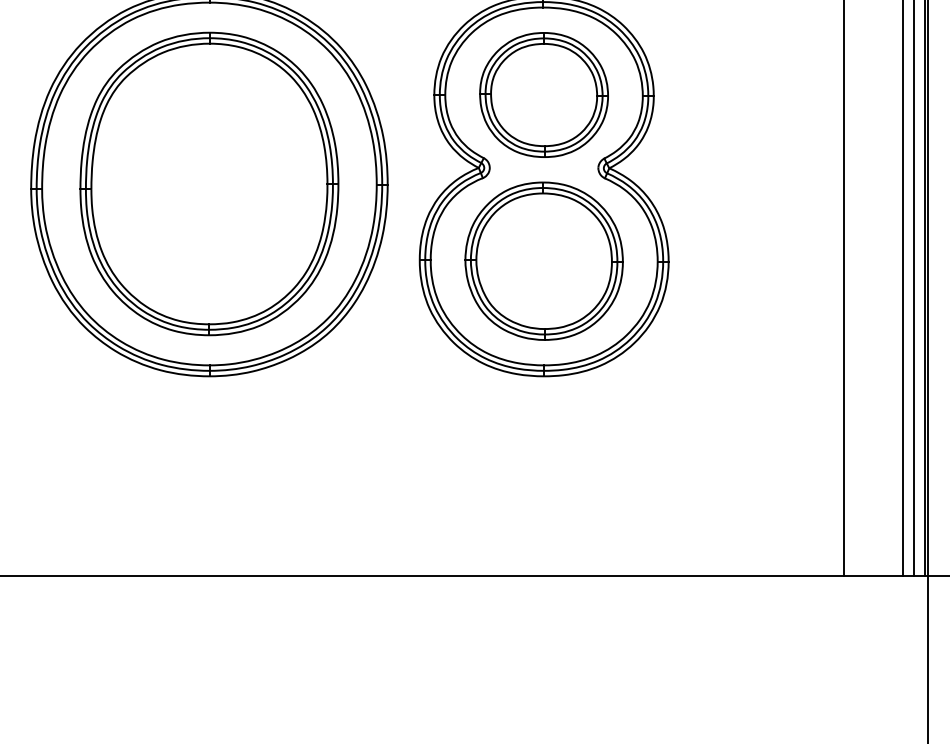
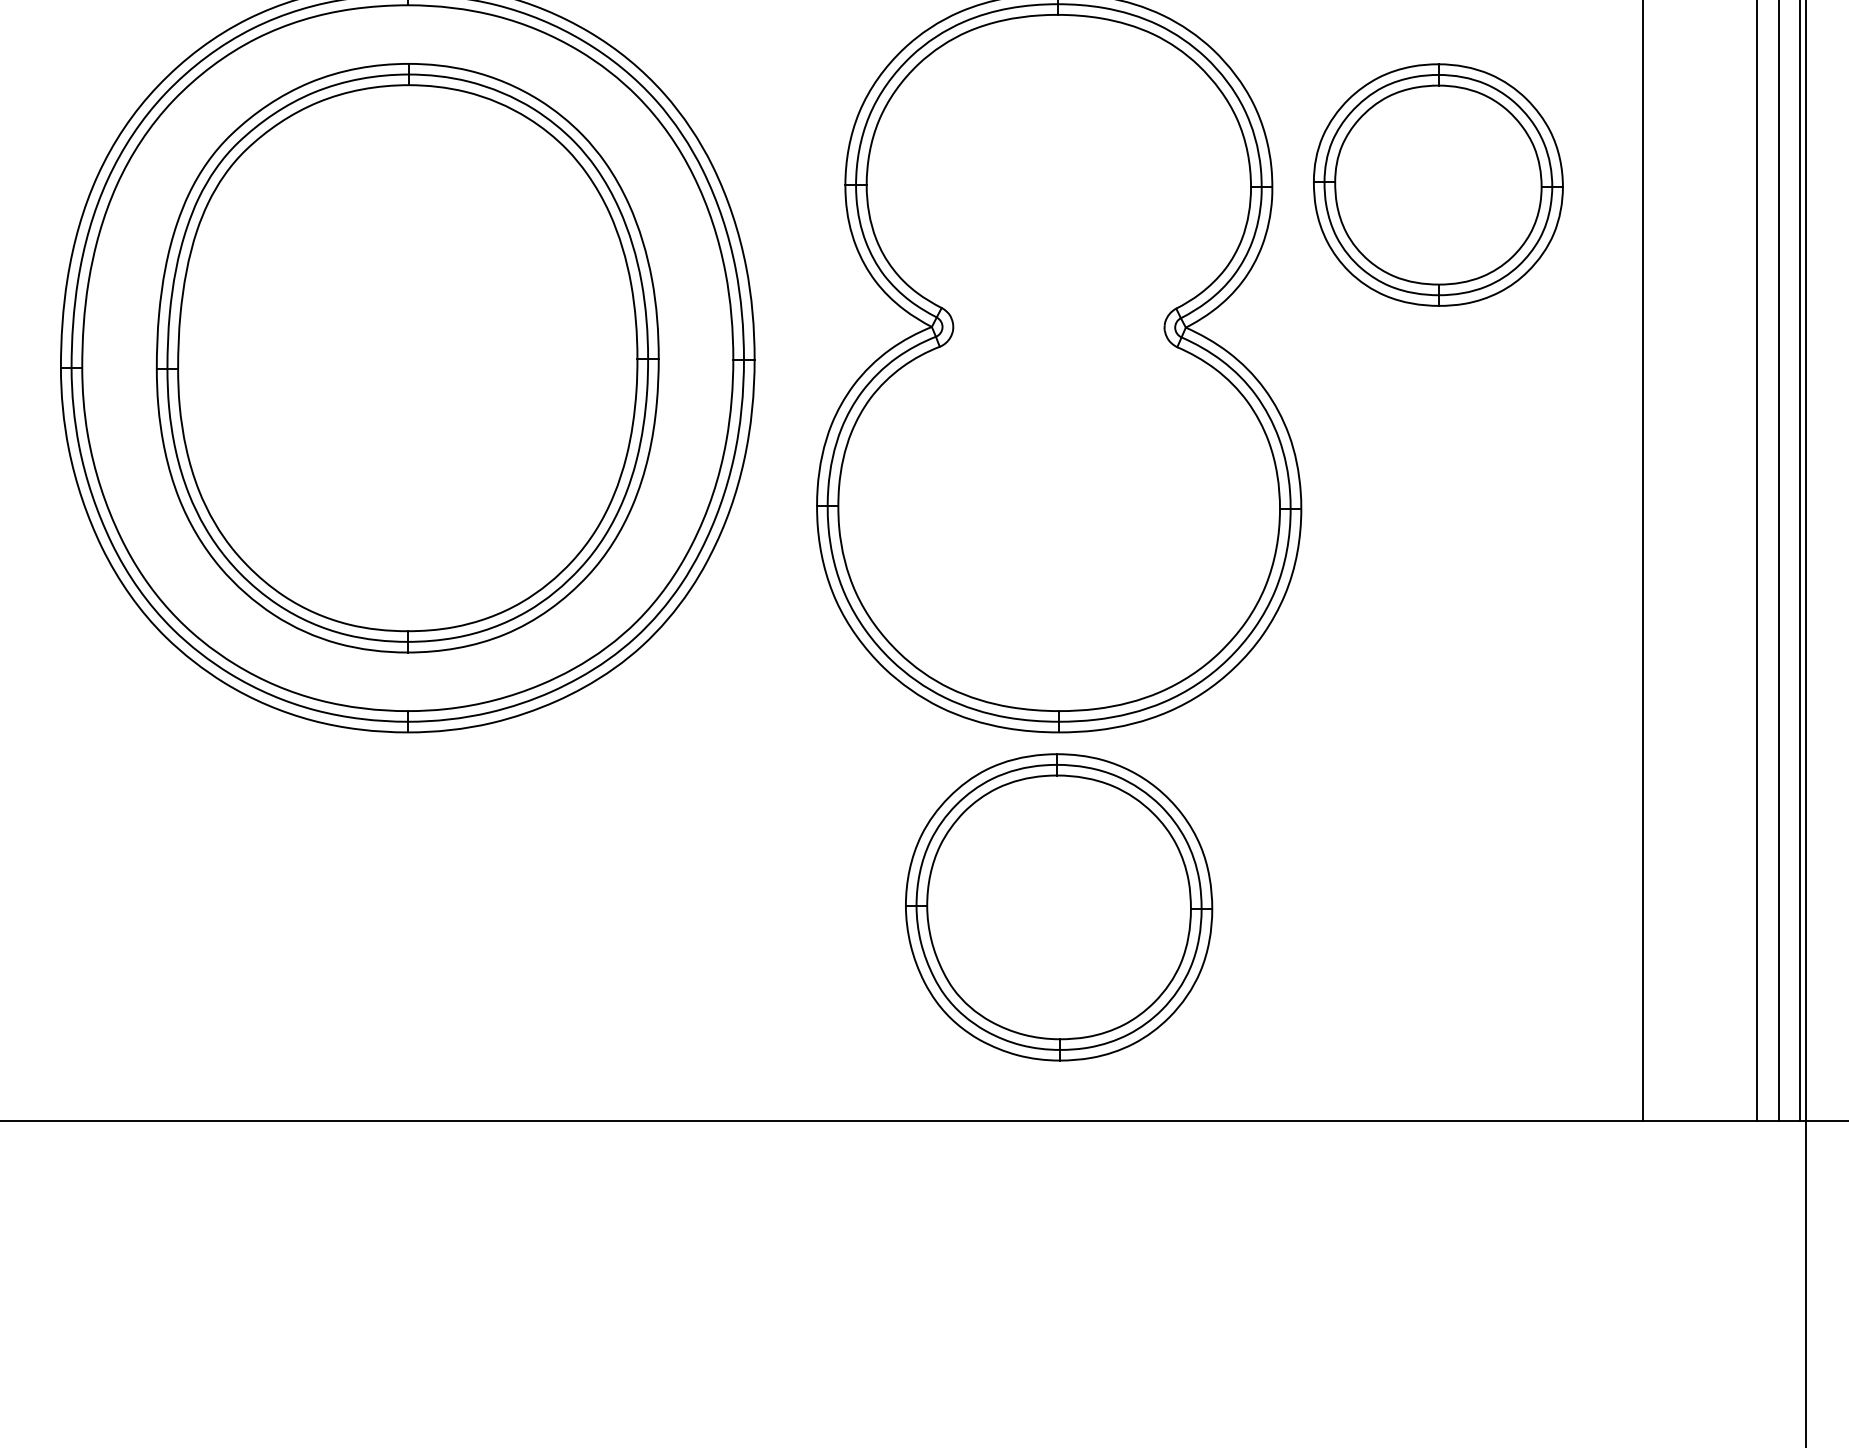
part: (543, 94) -> (1437, 184), moved
part: (543, 260) -> (1057, 905), moved

